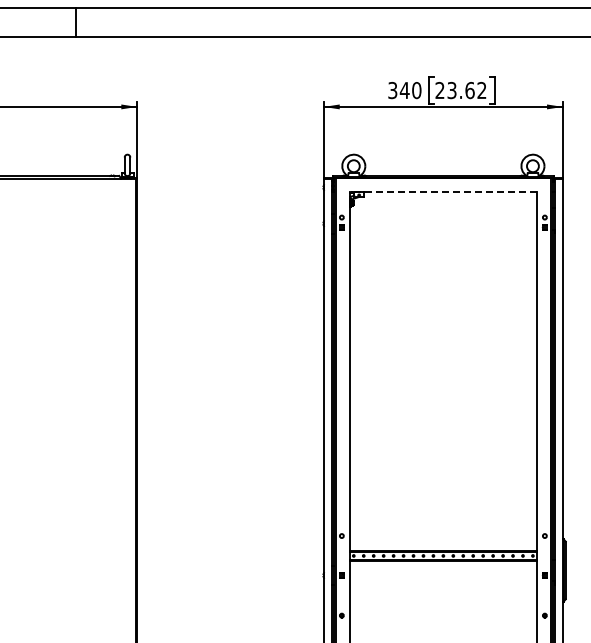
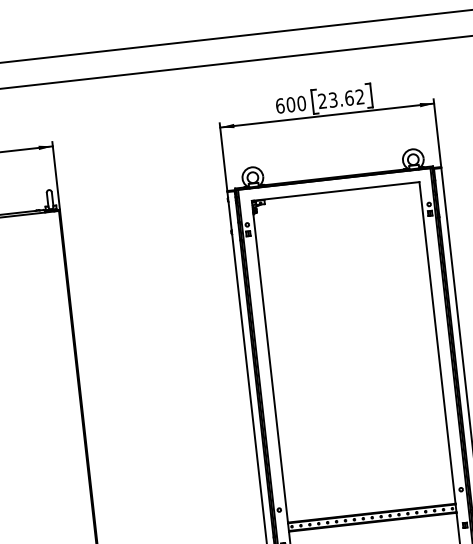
text: (398, 90) -> (285, 105), 340 -> 600
line: (443, 191) -> (335, 191), dashed -> solid

